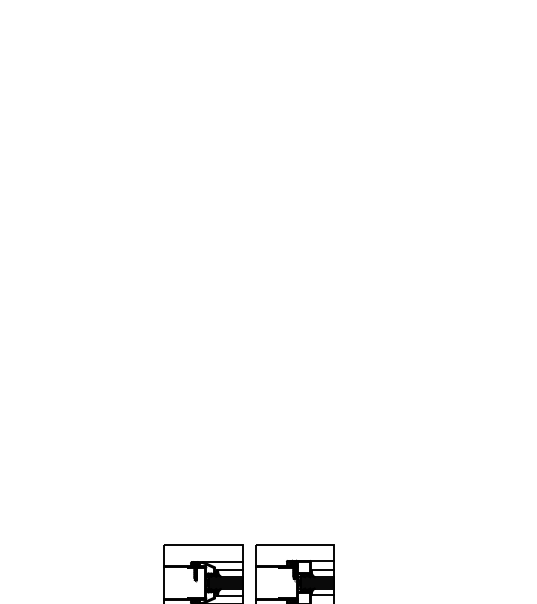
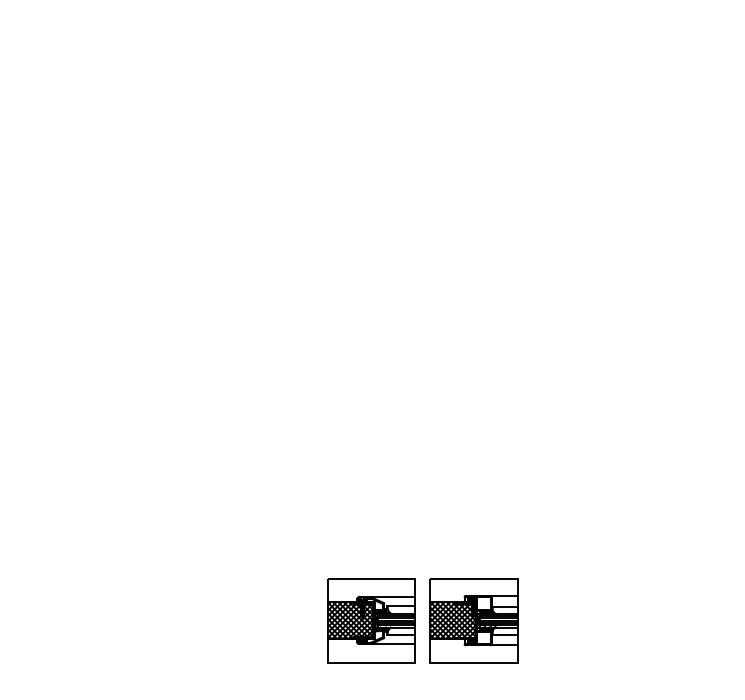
hatch: (184, 582) -> (350, 620), added
hatch: (276, 582) -> (452, 620), added

